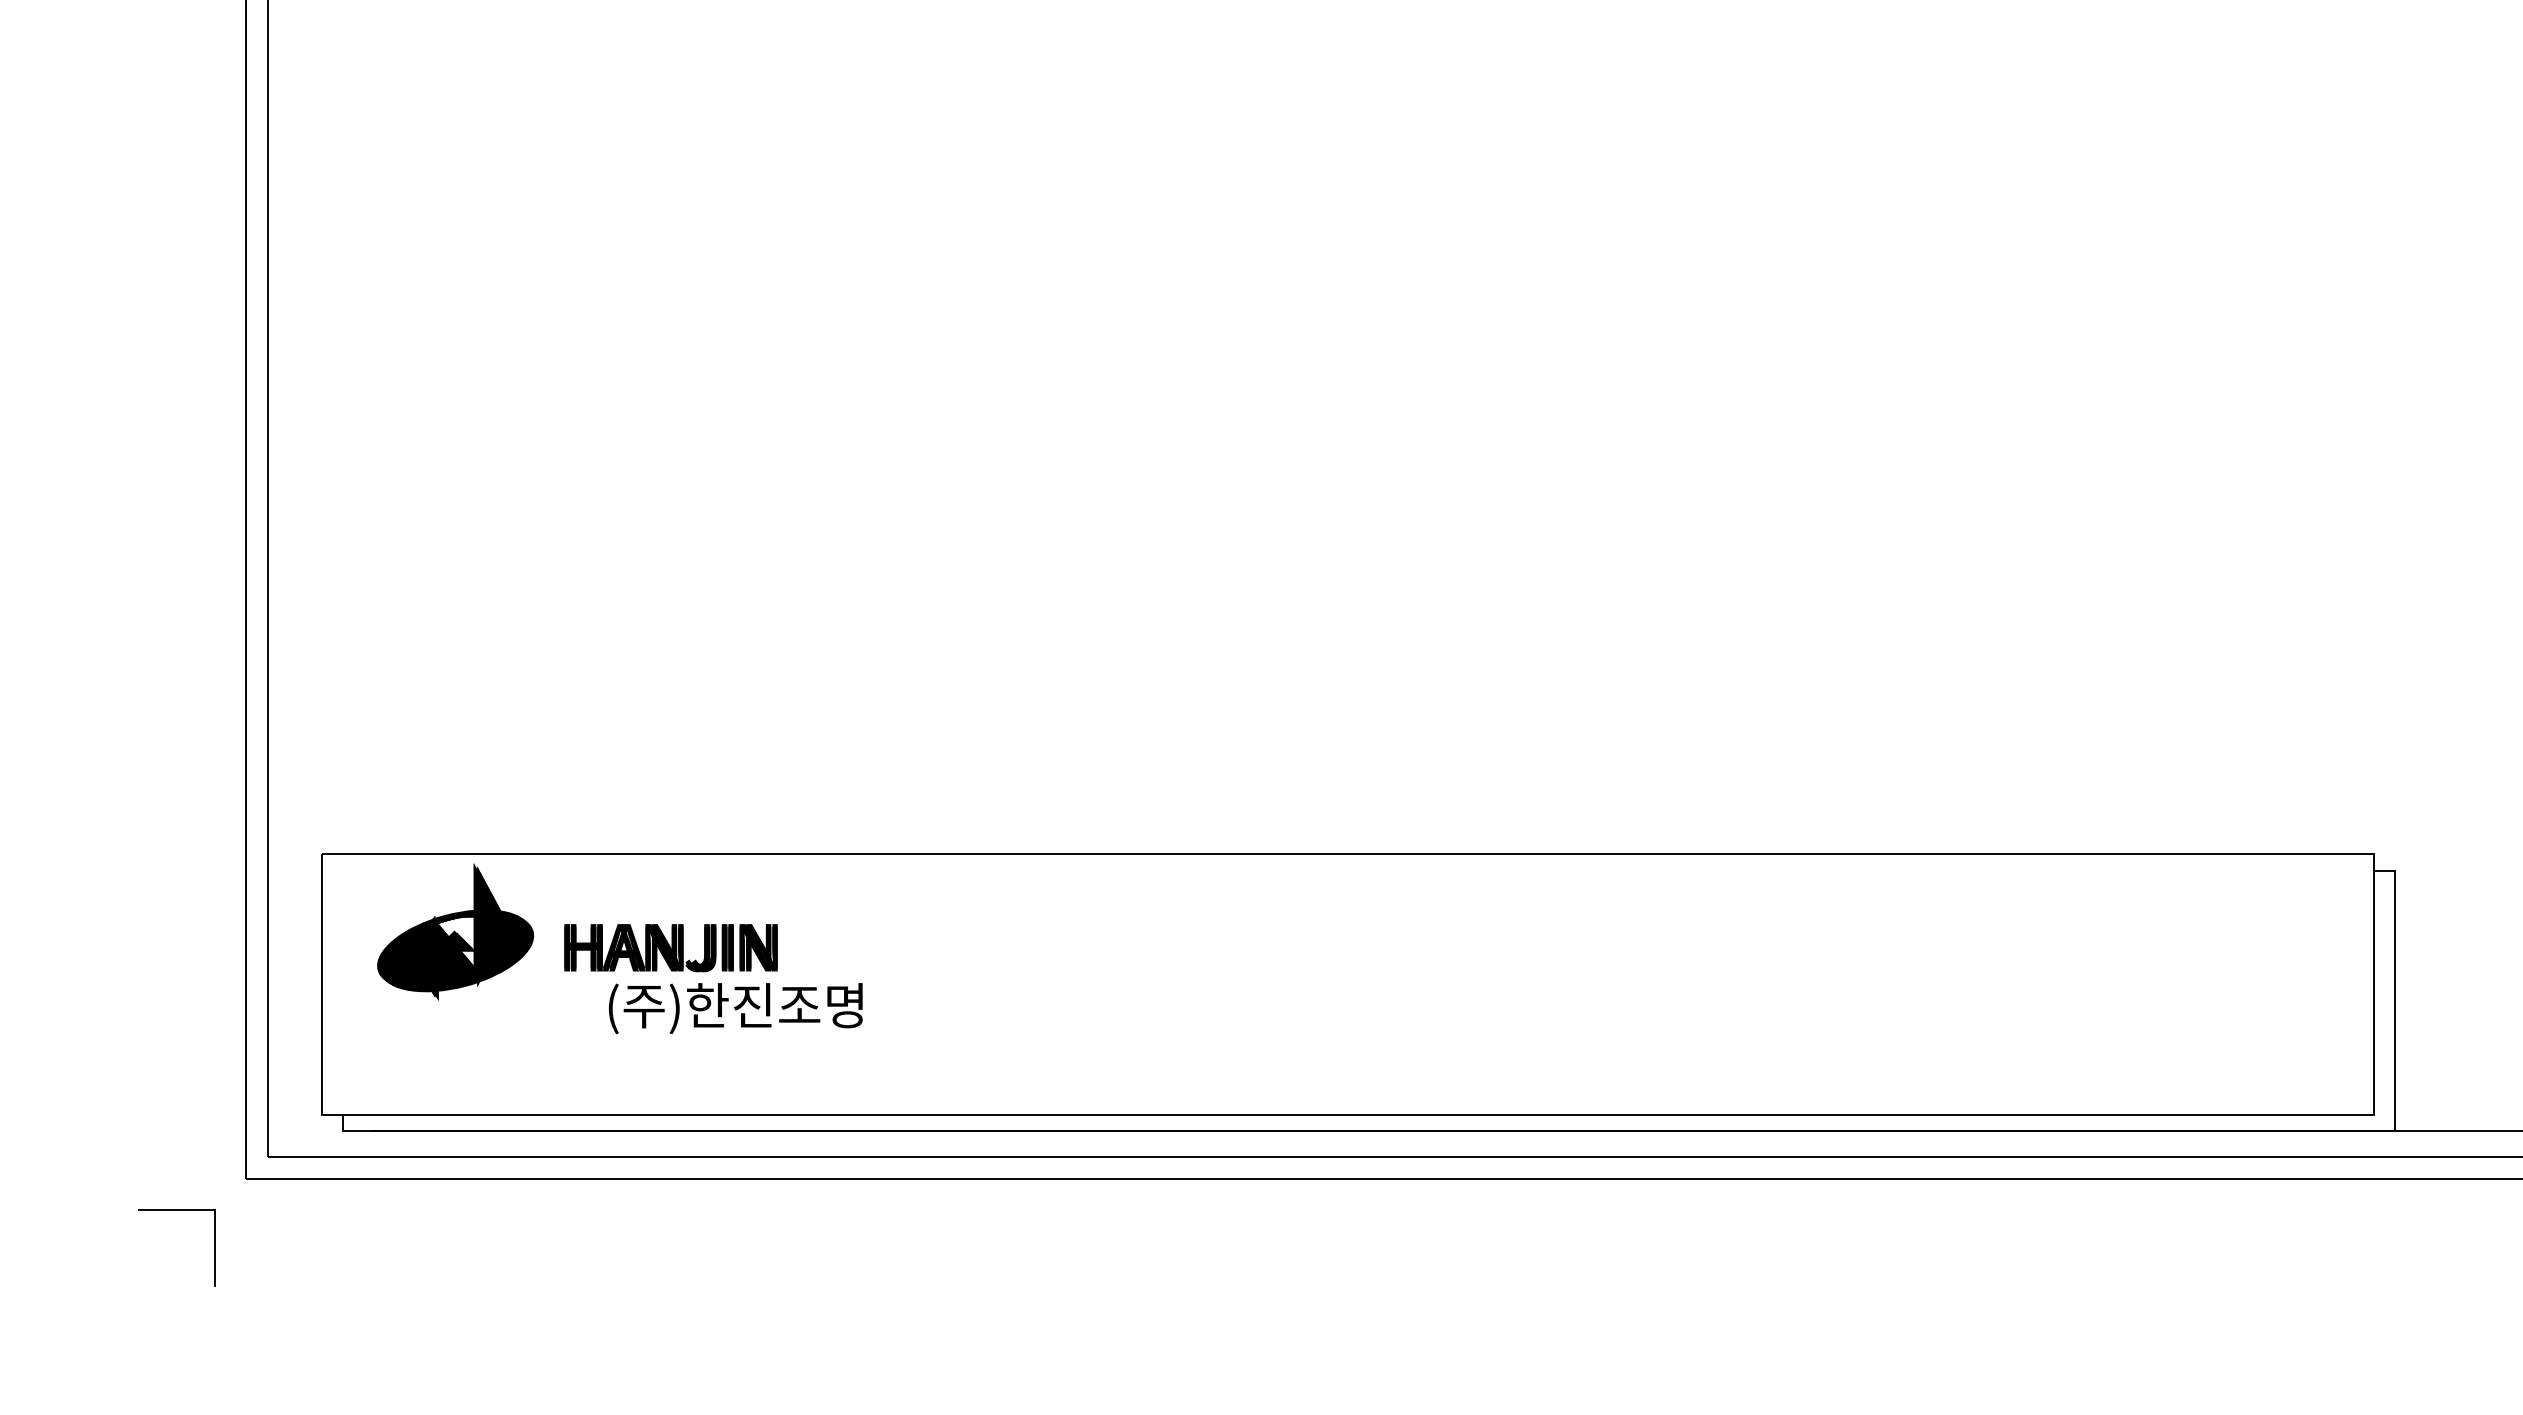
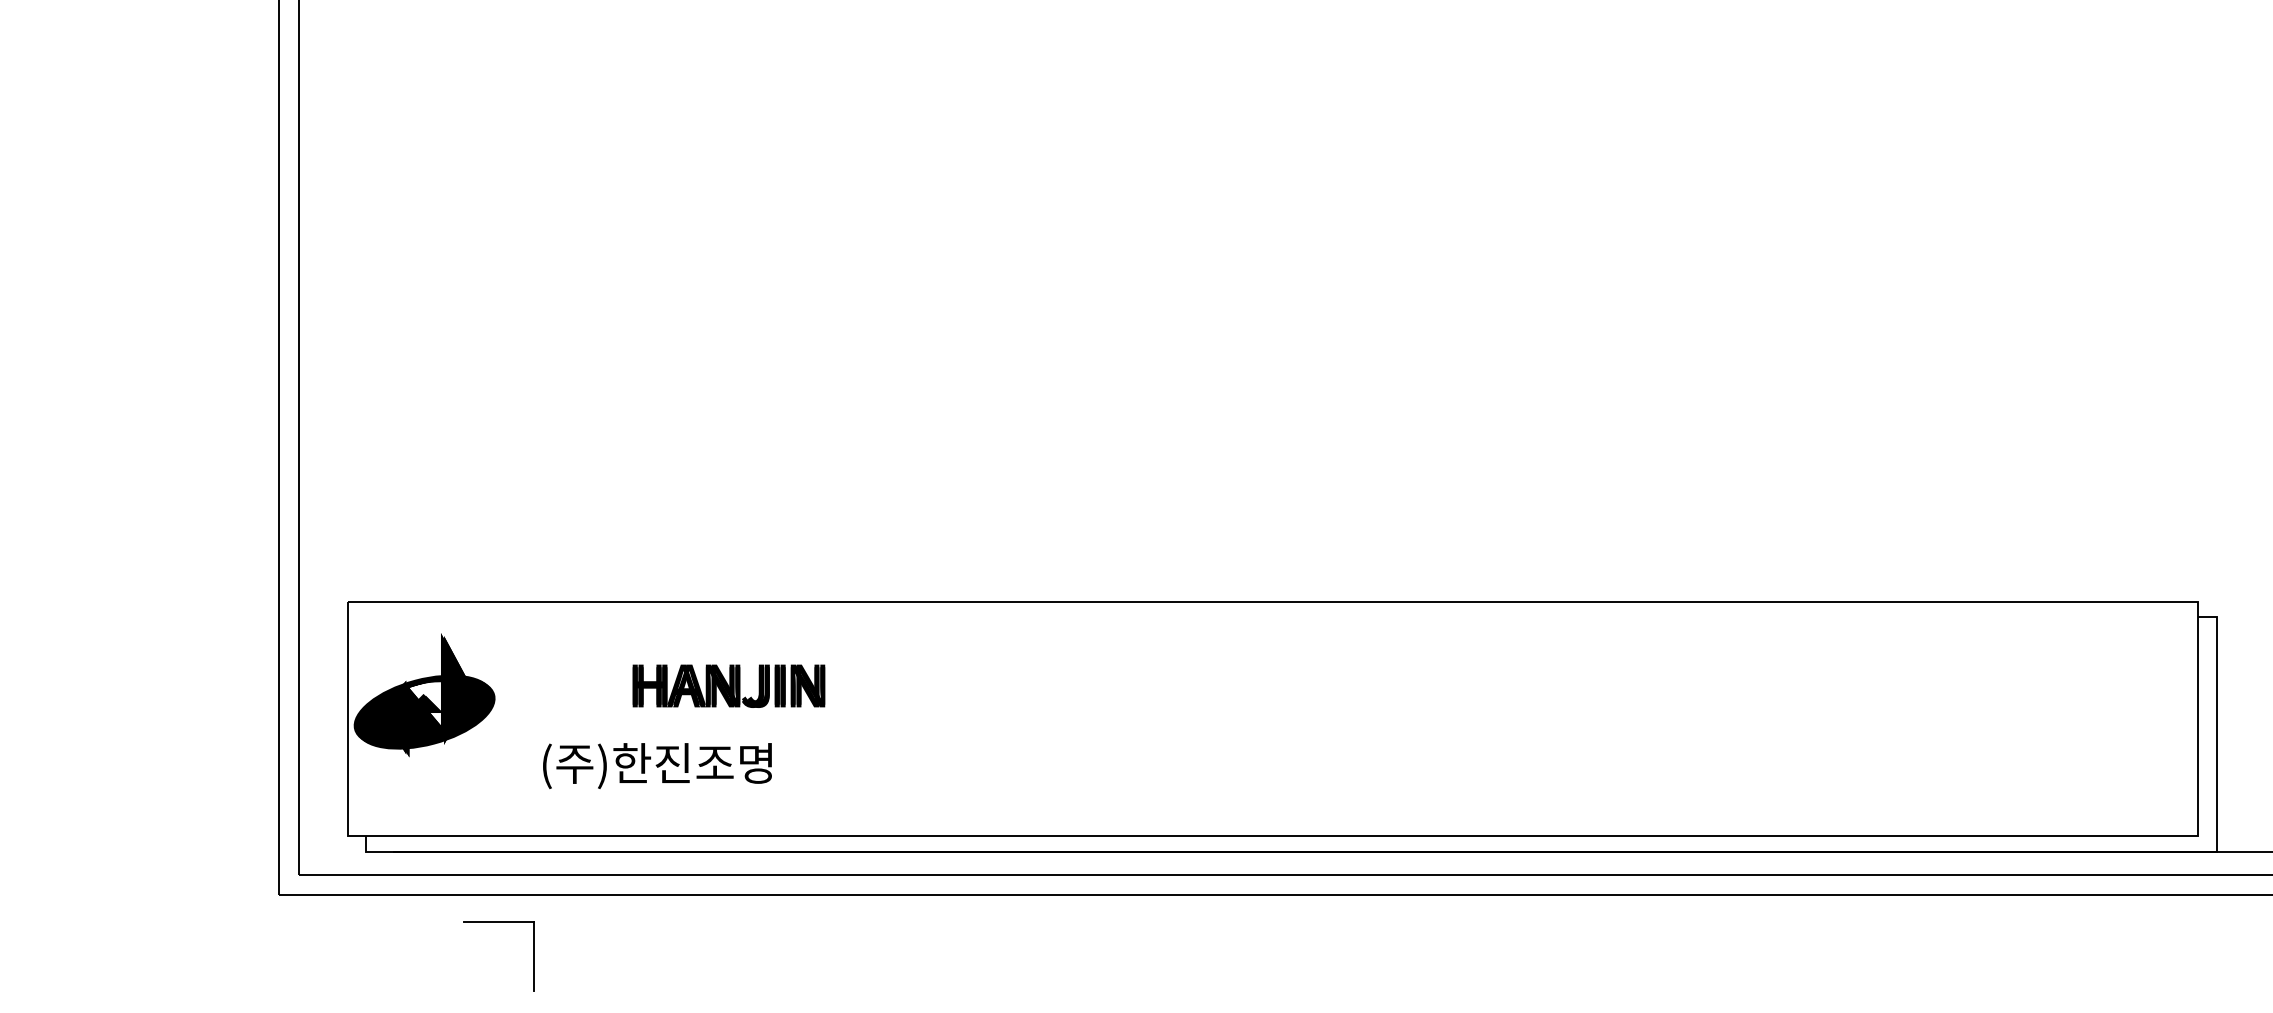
part: (455, 931) -> (424, 694), moved
text: (670, 948) -> (728, 686), moved
text: (735, 1008) -> (657, 765), moved
part: (176, 1210) -> (498, 922), moved

